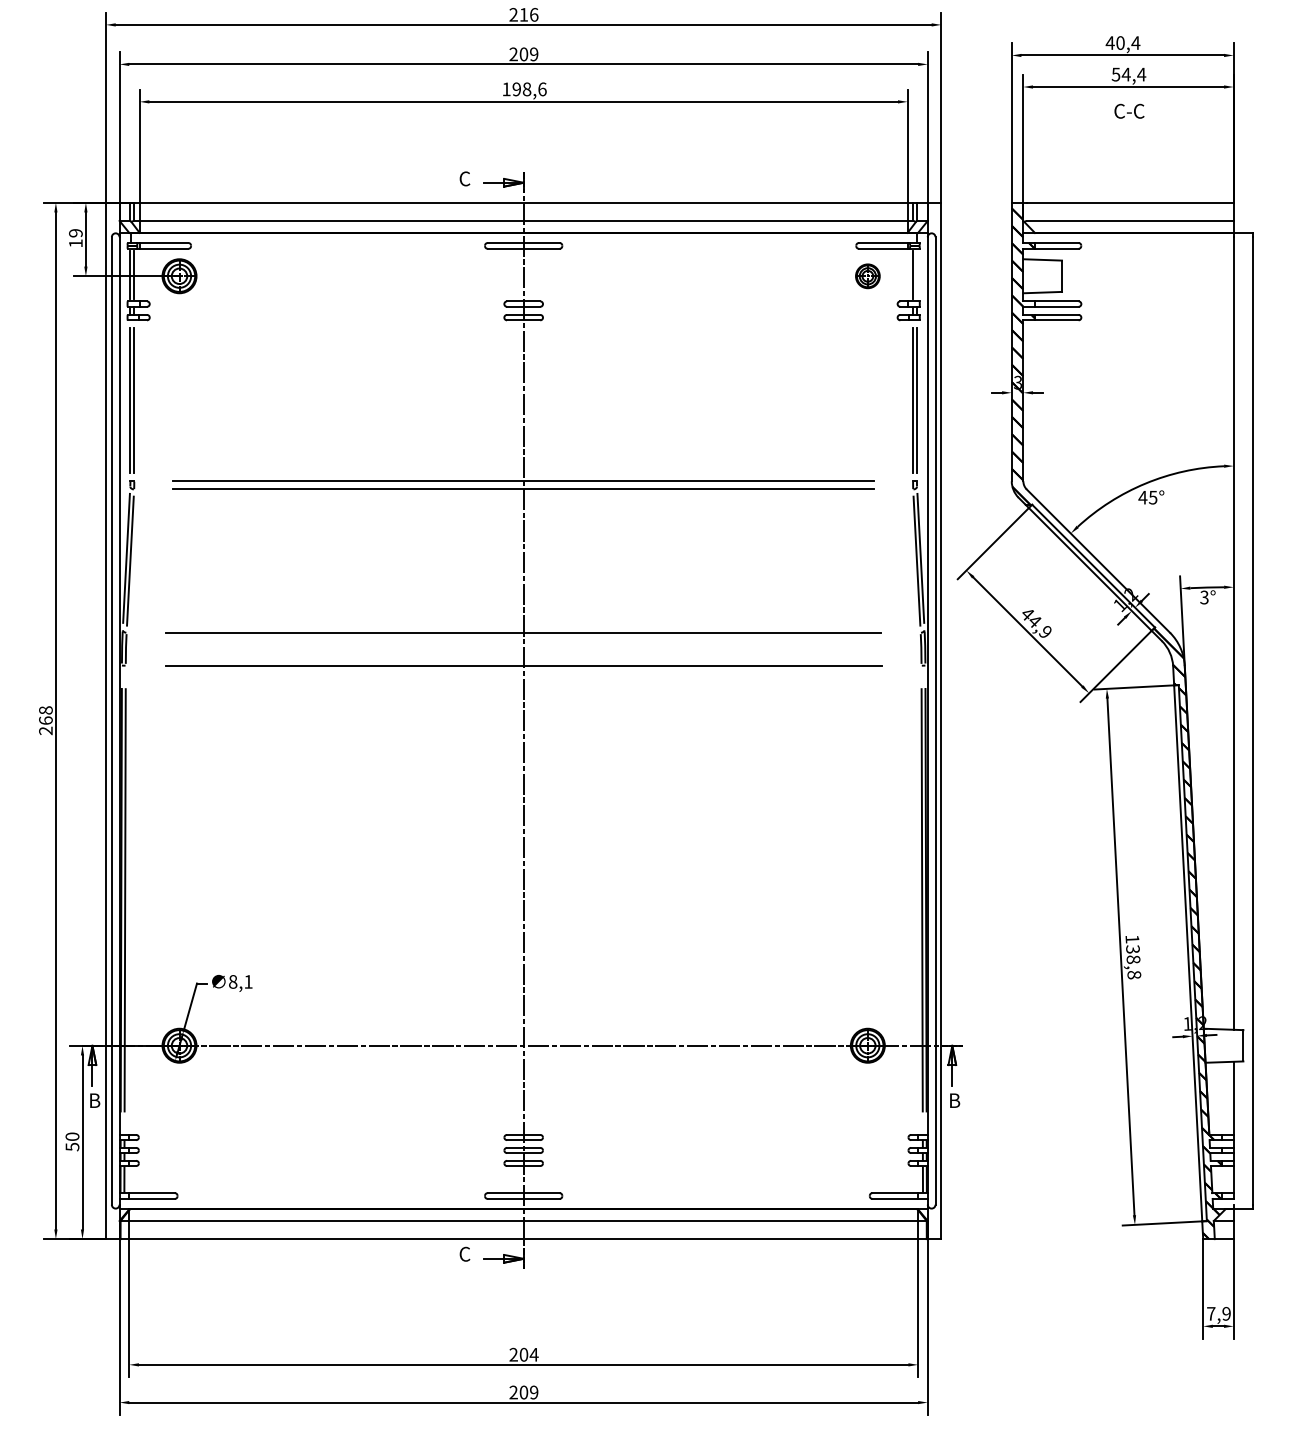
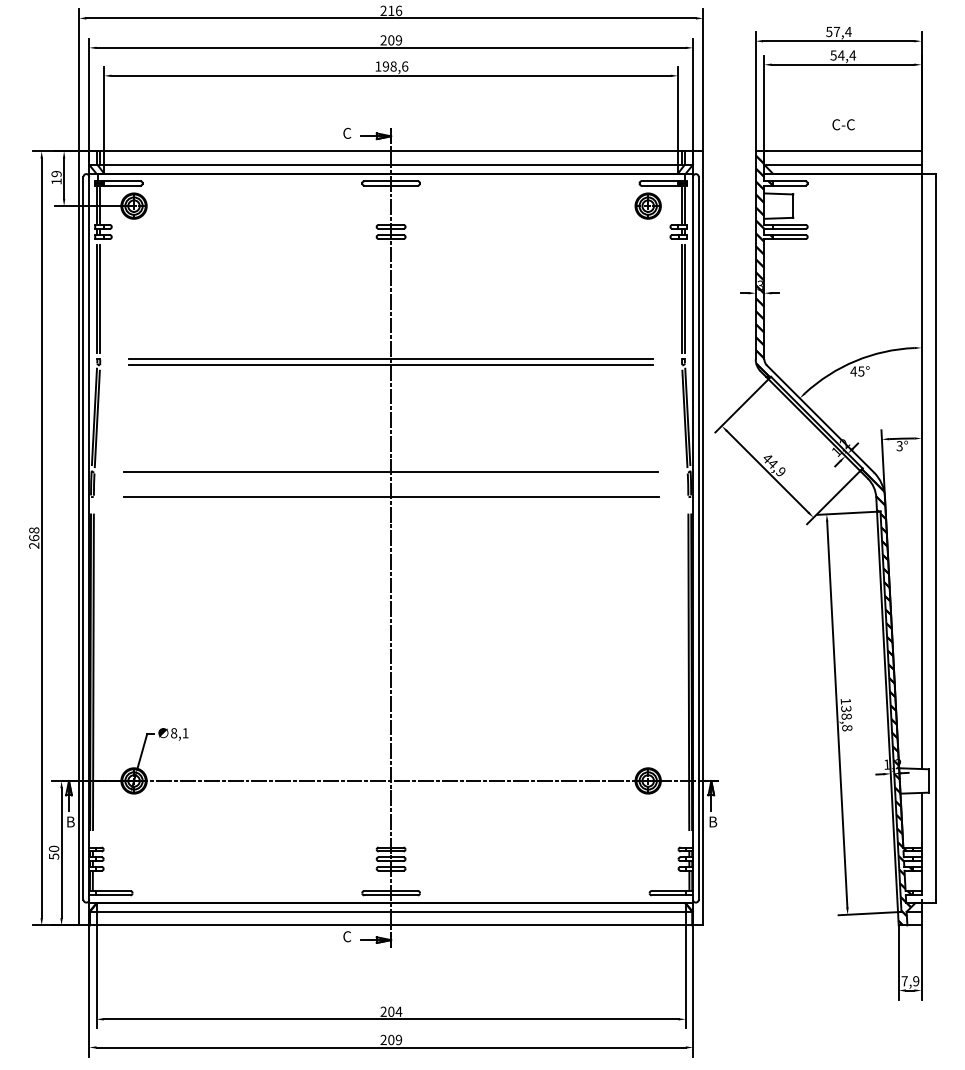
text: (1114, 42) -> (832, 31), 40,4 -> 57,4
text: (1129, 110) -> (843, 124), moved
line: (916, 274) -> (684, 204), added
part: (867, 276) -> (647, 206), size x1.43

